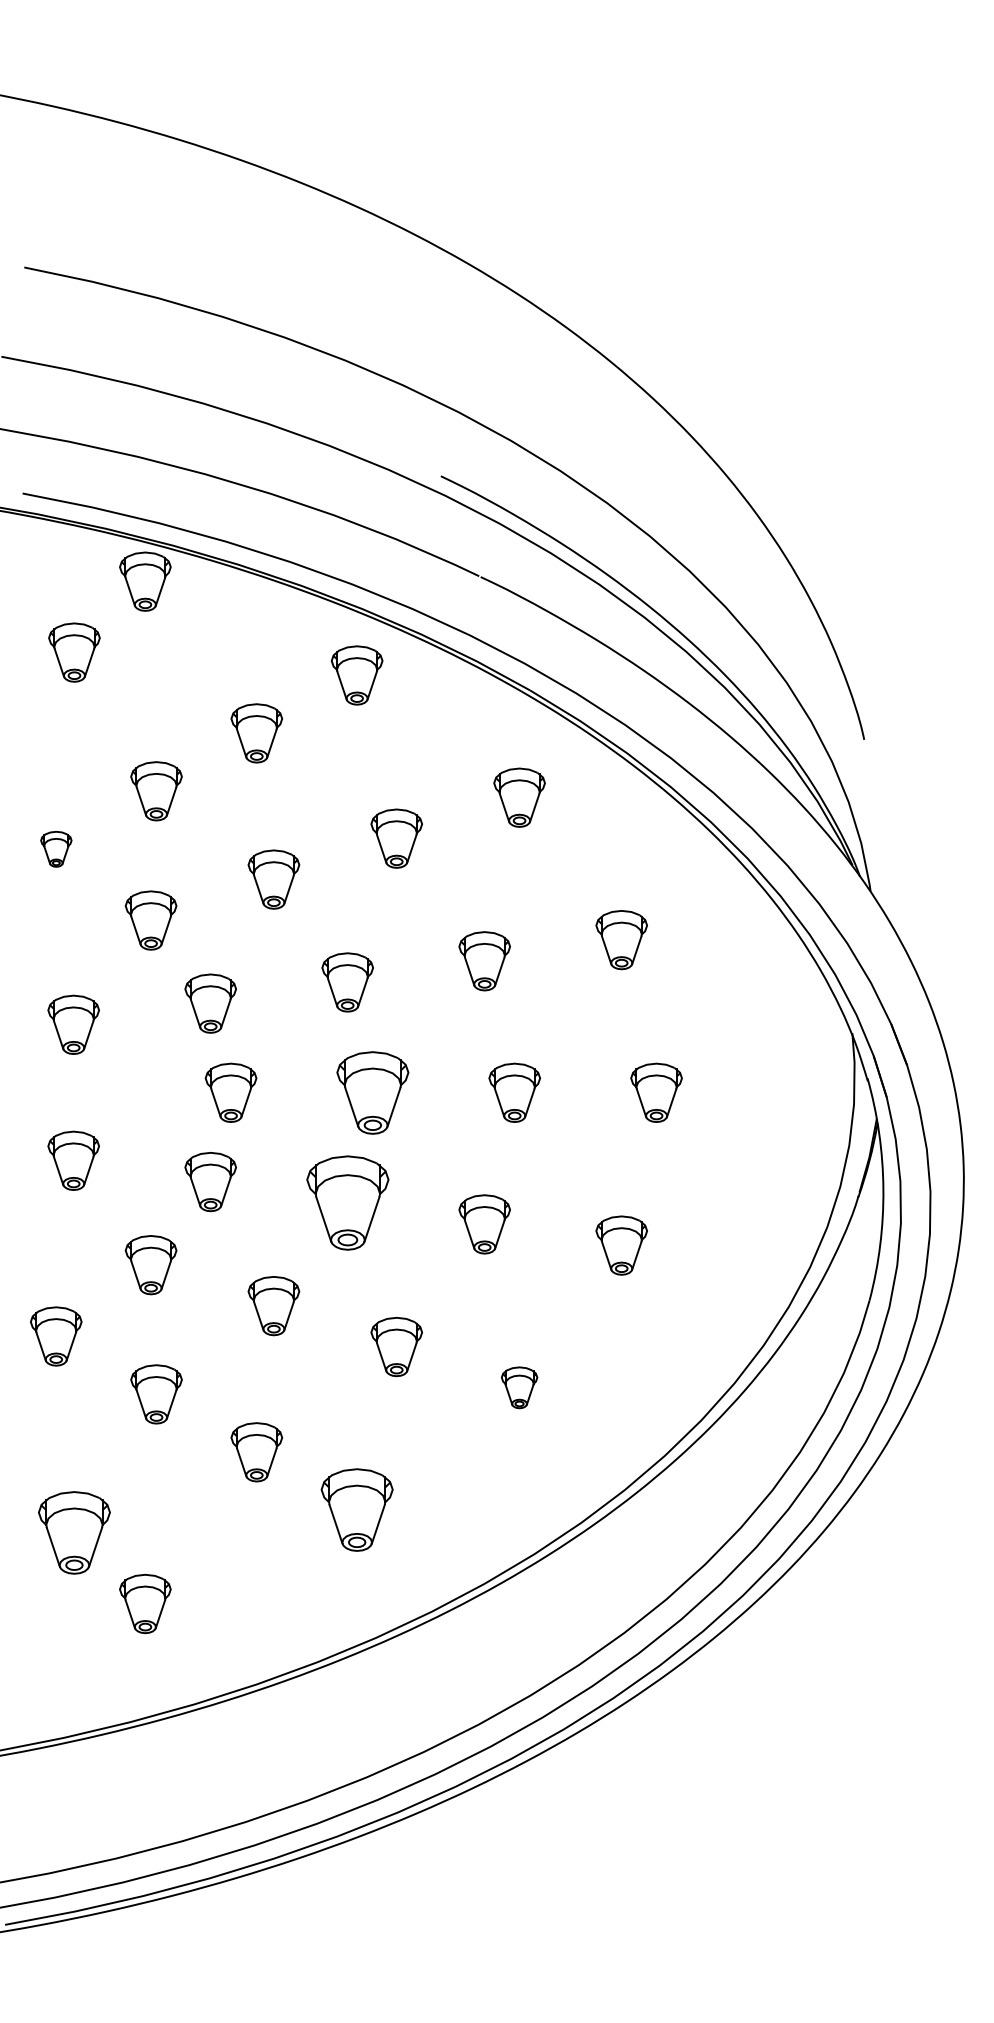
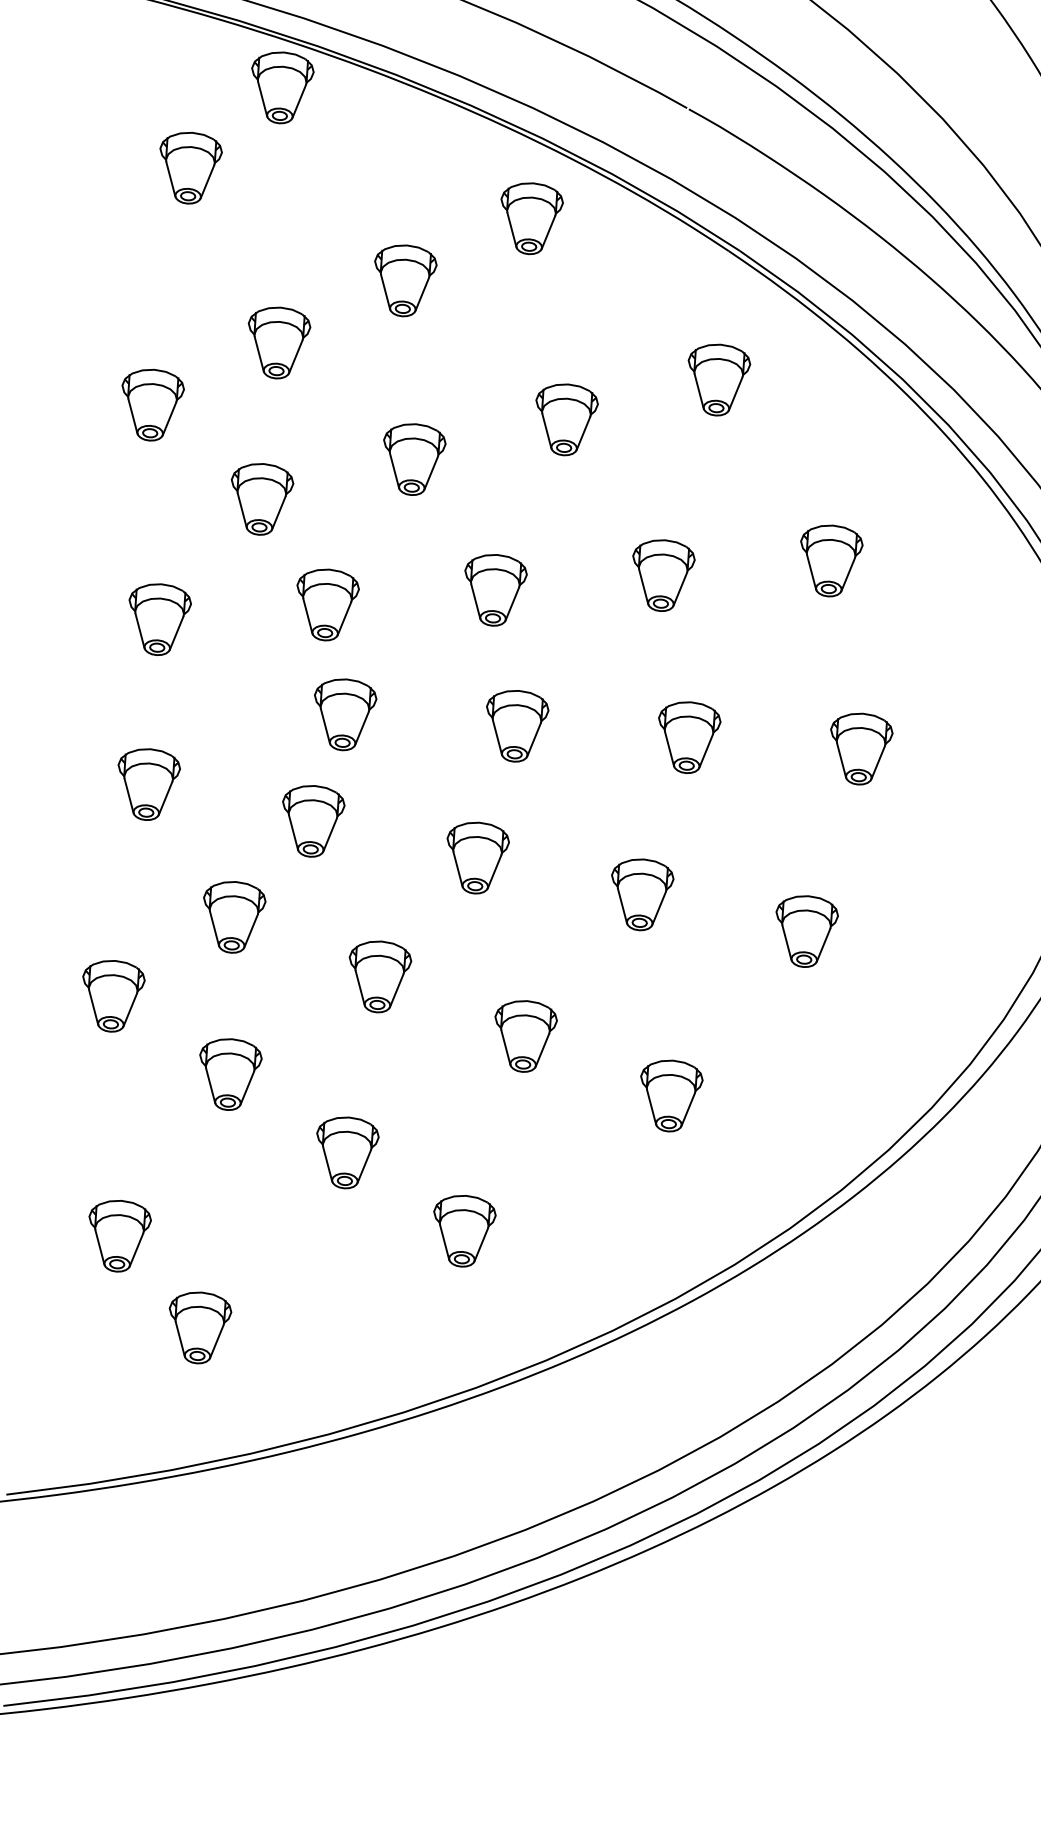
part: (56, 849) -> (152, 405), size x1.67
part: (372, 1092) -> (516, 725), size x0.71
part: (347, 1203) -> (476, 858), size x0.62
part: (519, 1387) -> (670, 1095), size x1.43
part: (356, 1510) -> (463, 1231), size x0.71
part: (74, 1533) -> (119, 1236), size x0.71

